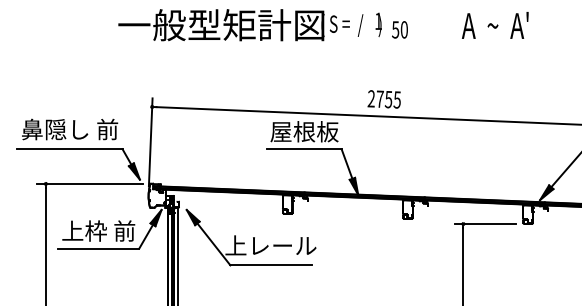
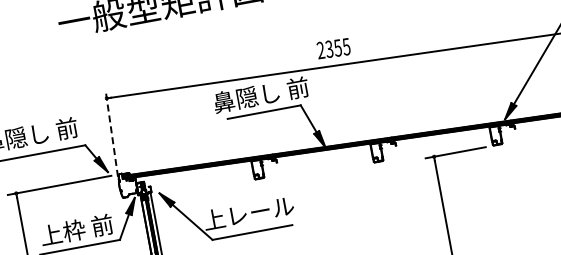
text: (379, 99) -> (328, 49), 2755 -> 2355
text: (304, 131) -> (261, 94), 屋根板 -> 鼻隠し 前
line: (150, 142) -> (111, 133), solid -> dashed

